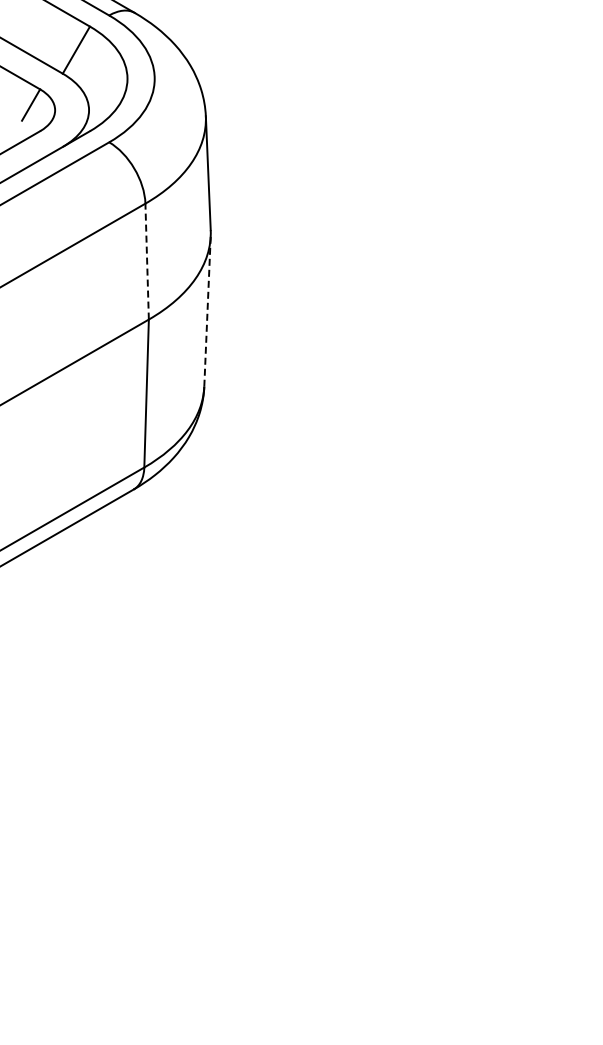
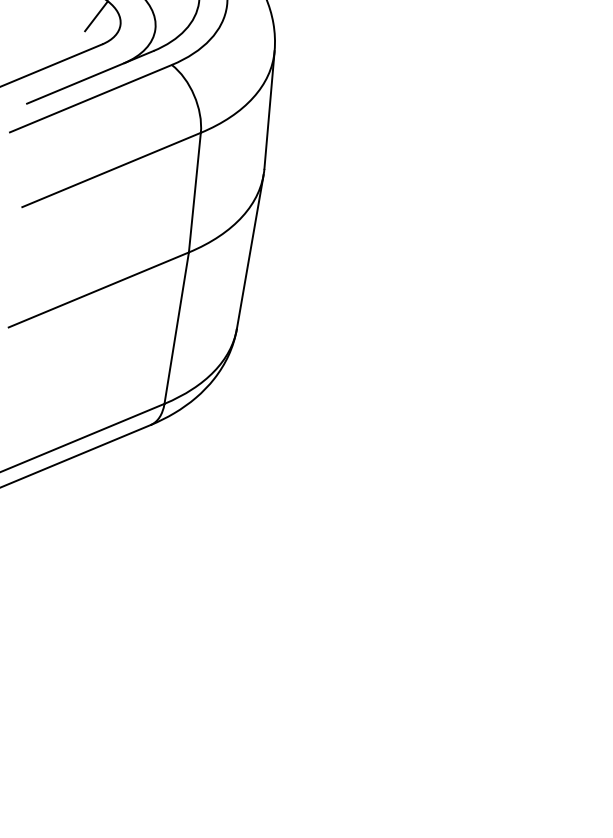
line: (147, 261) -> (195, 192), dashed -> solid
line: (207, 311) -> (250, 251), dashed -> solid

